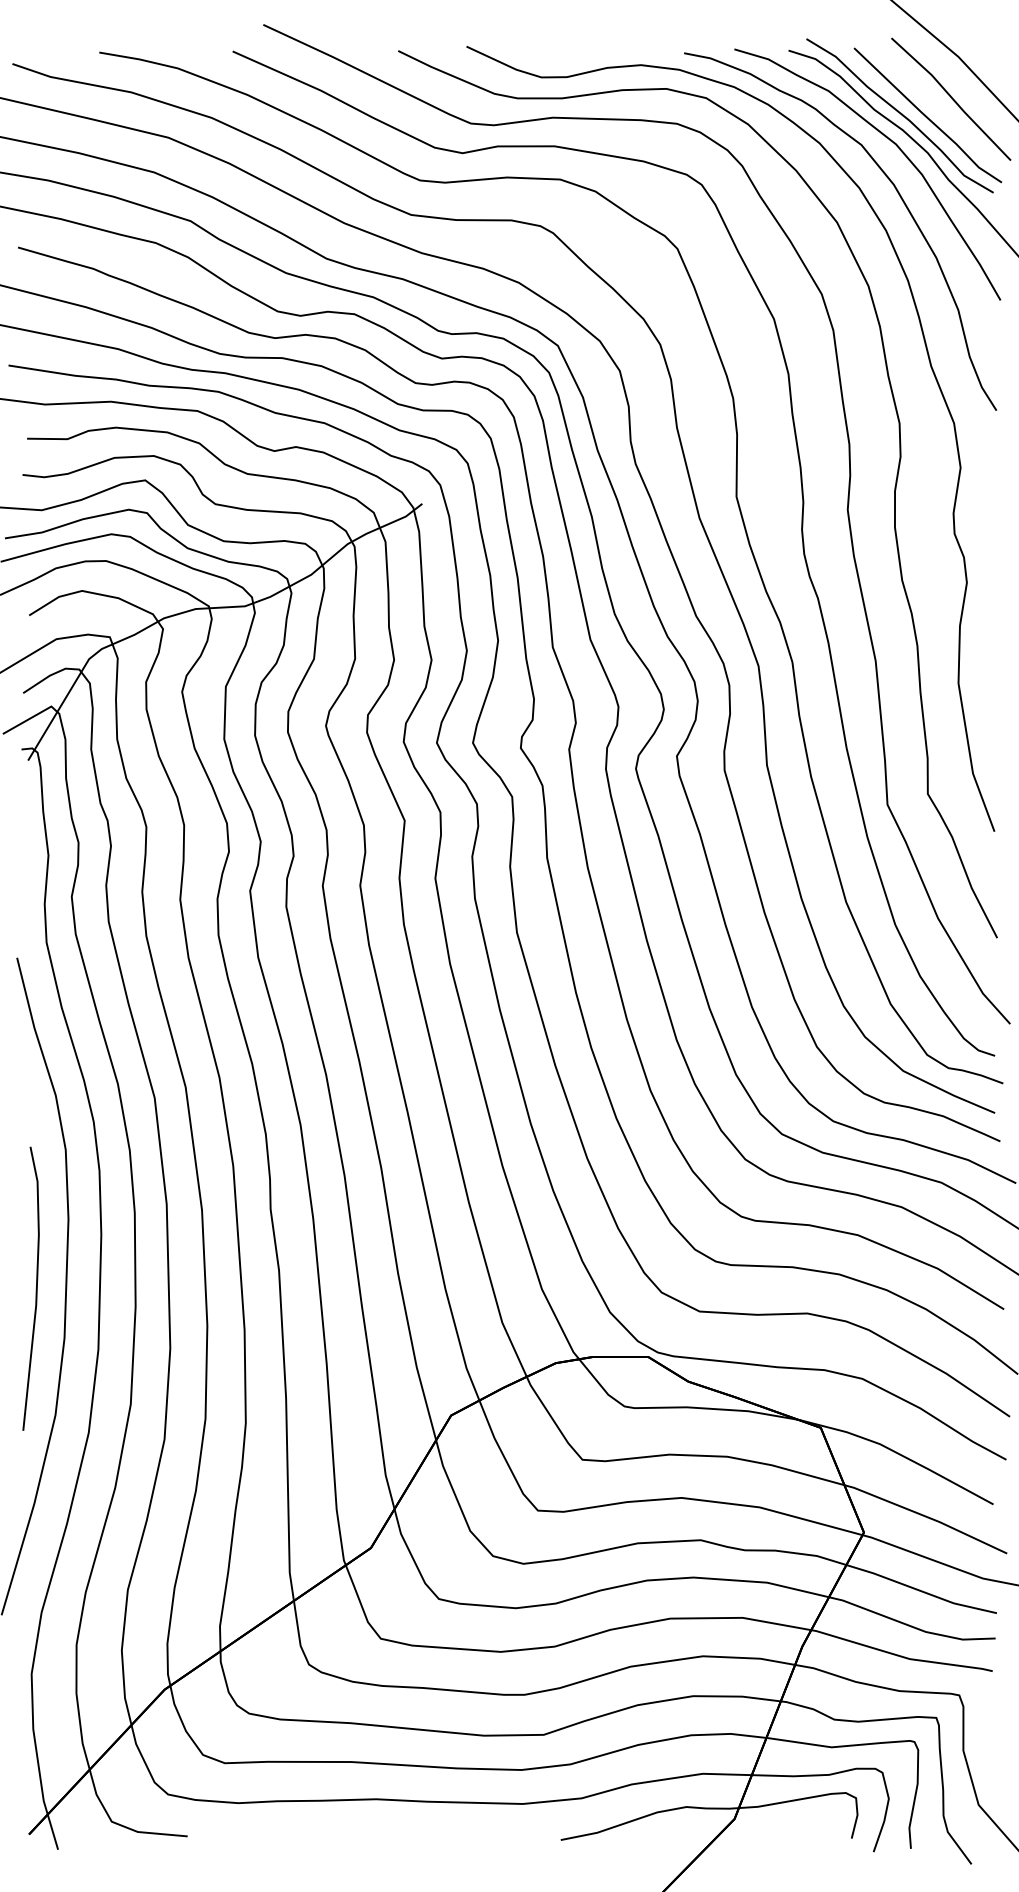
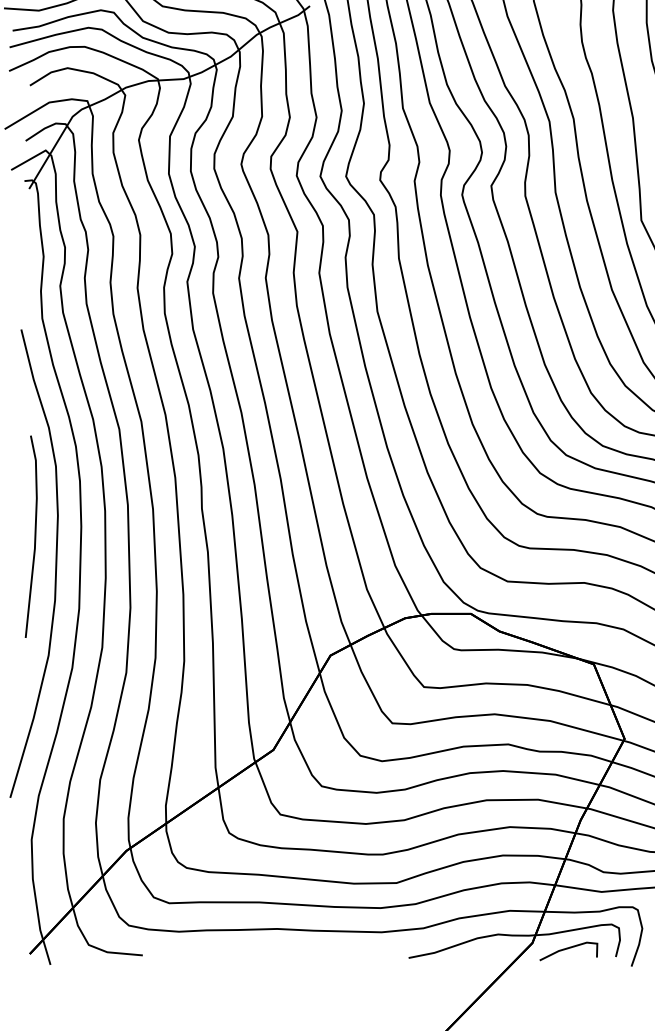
line: (35, 1289) -> (34, 537), moved
line: (784, 1827) -> (568, 949), added

